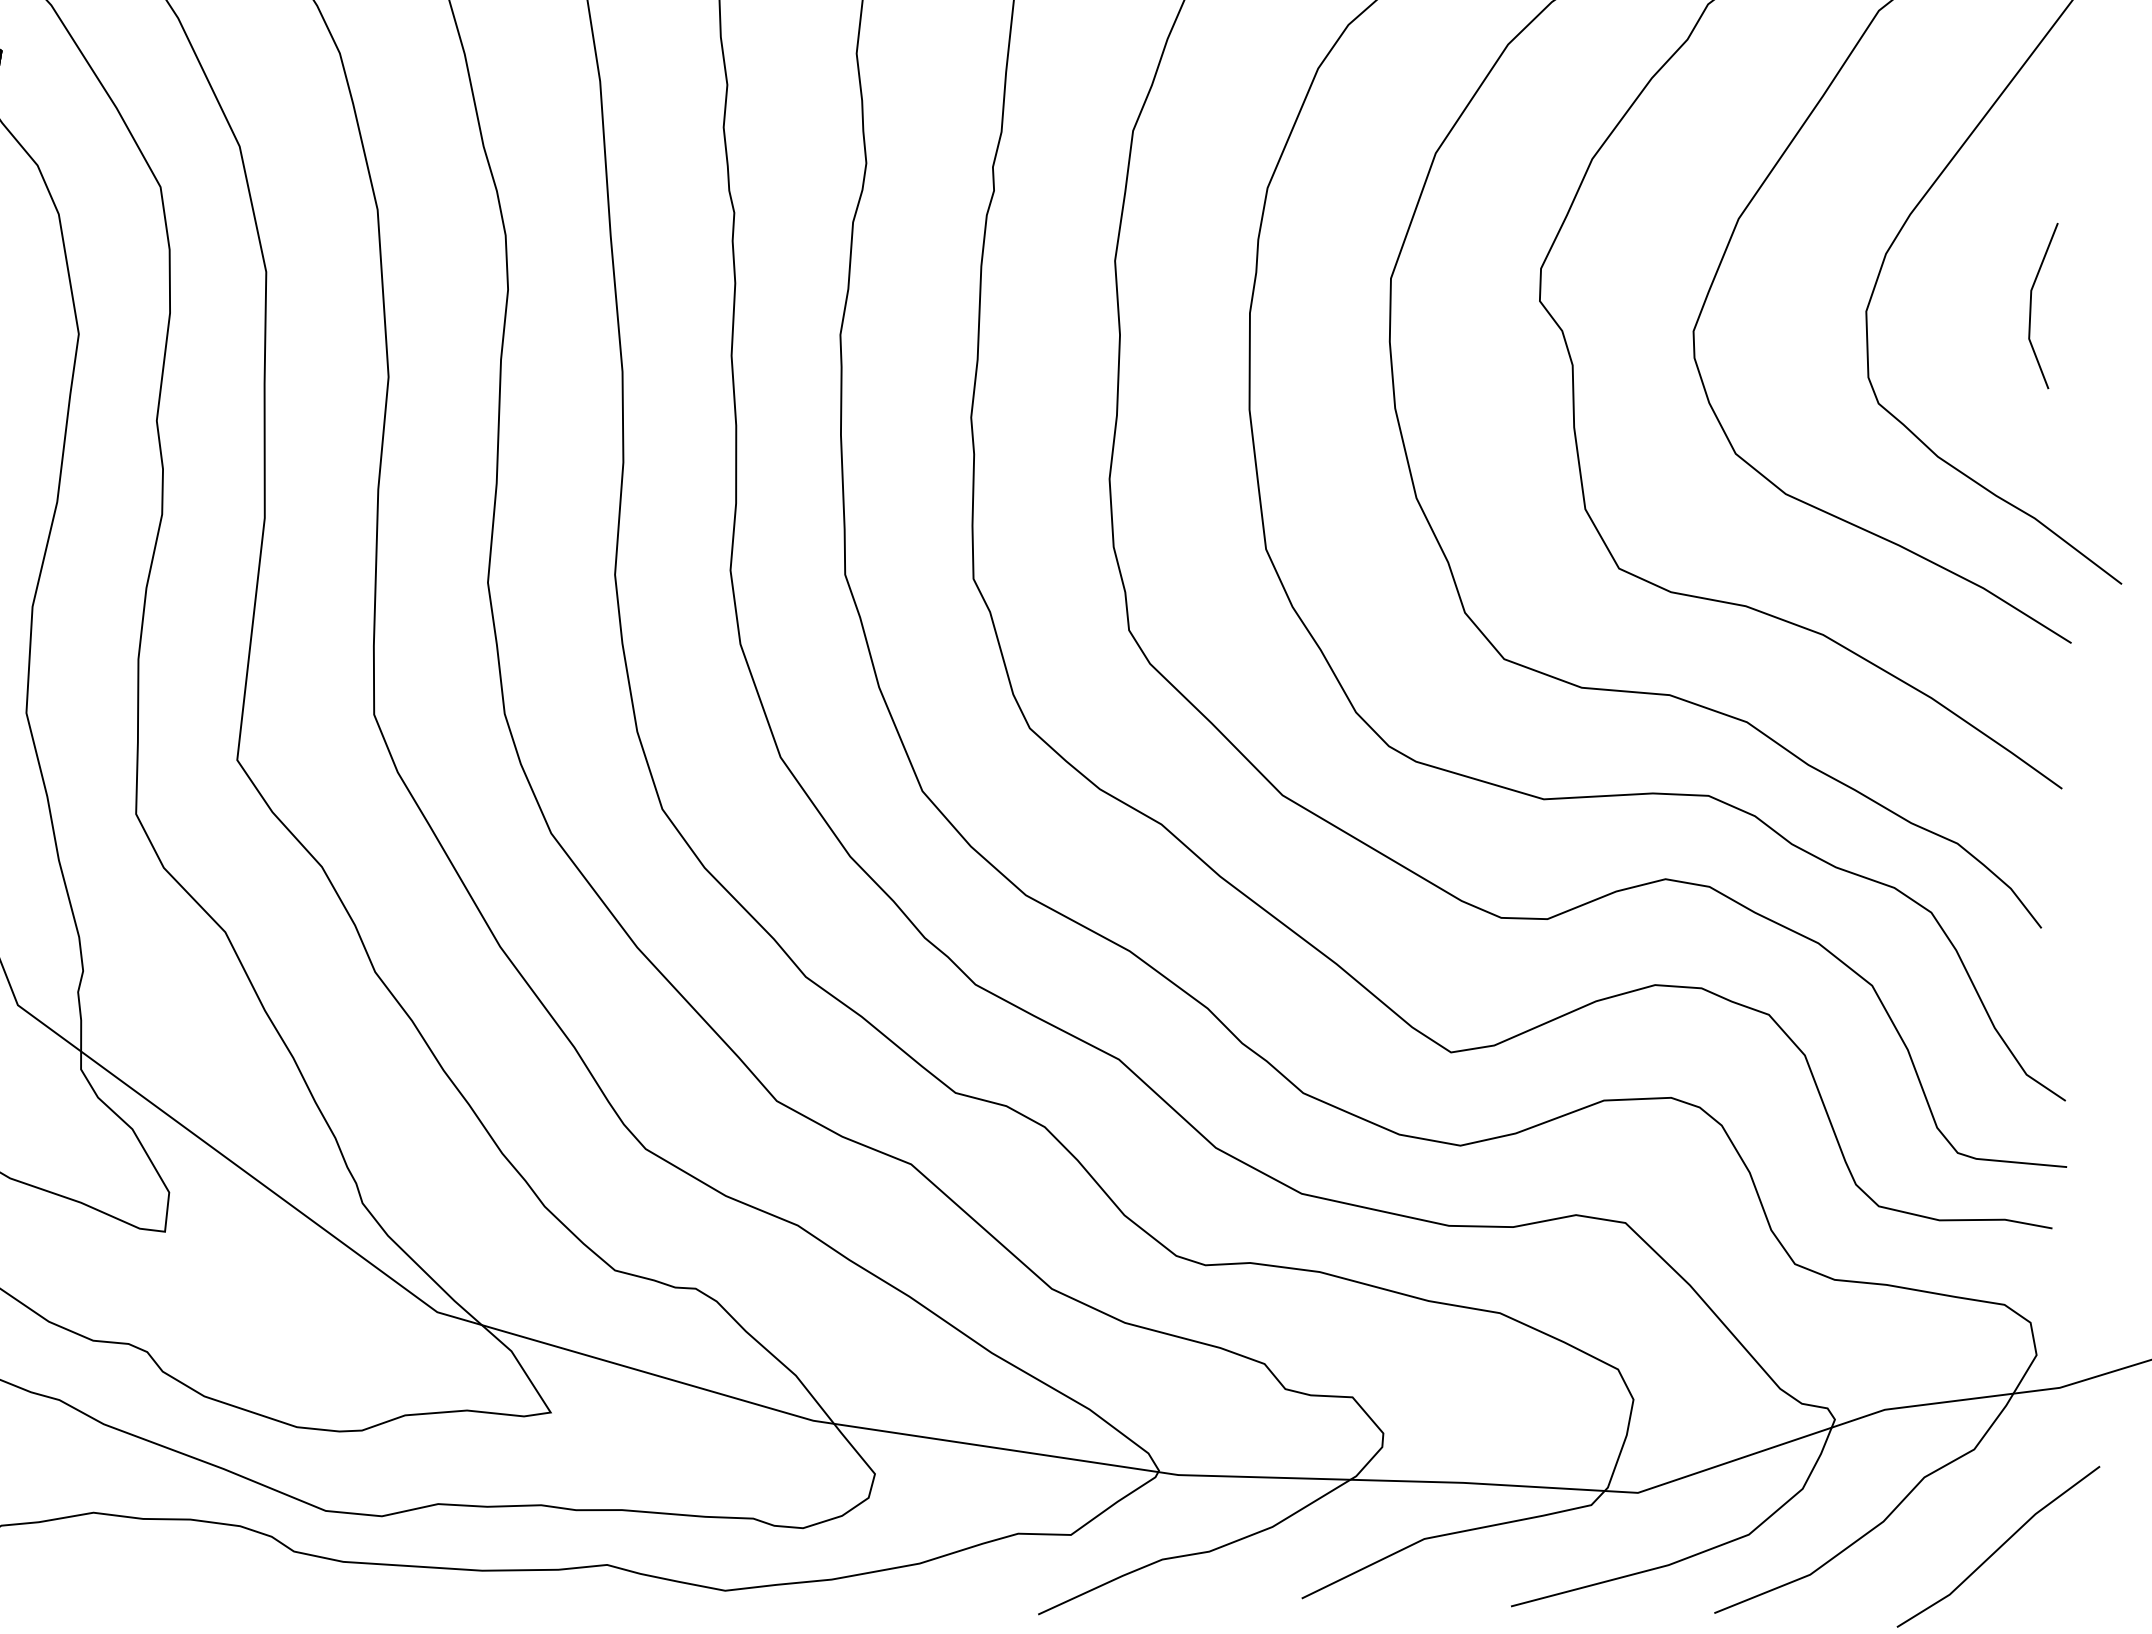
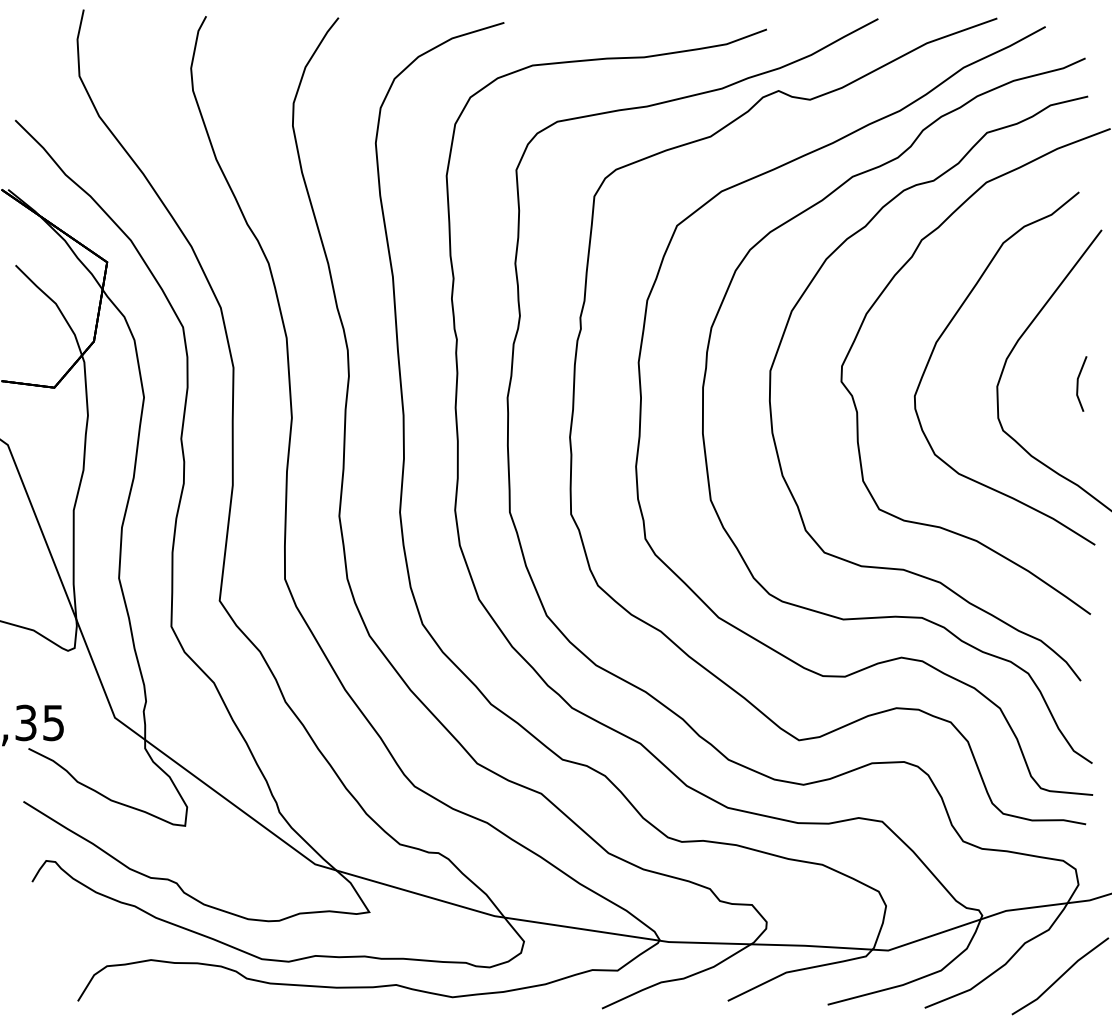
part: (2042, 304) -> (1081, 383), size x0.7

